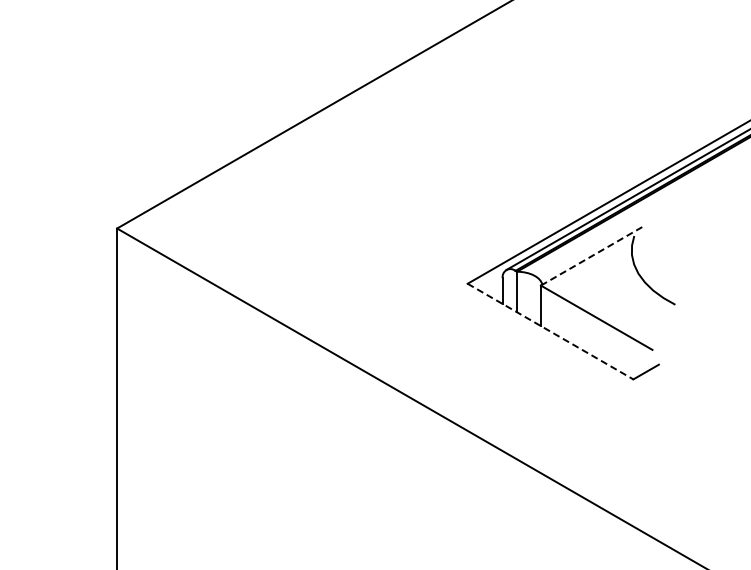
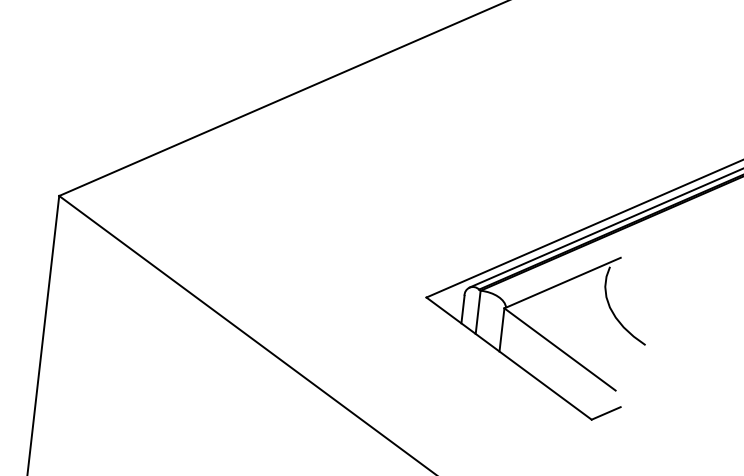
line: (592, 255) -> (563, 282), dashed -> solid
line: (550, 331) -> (509, 358), dashed -> solid

